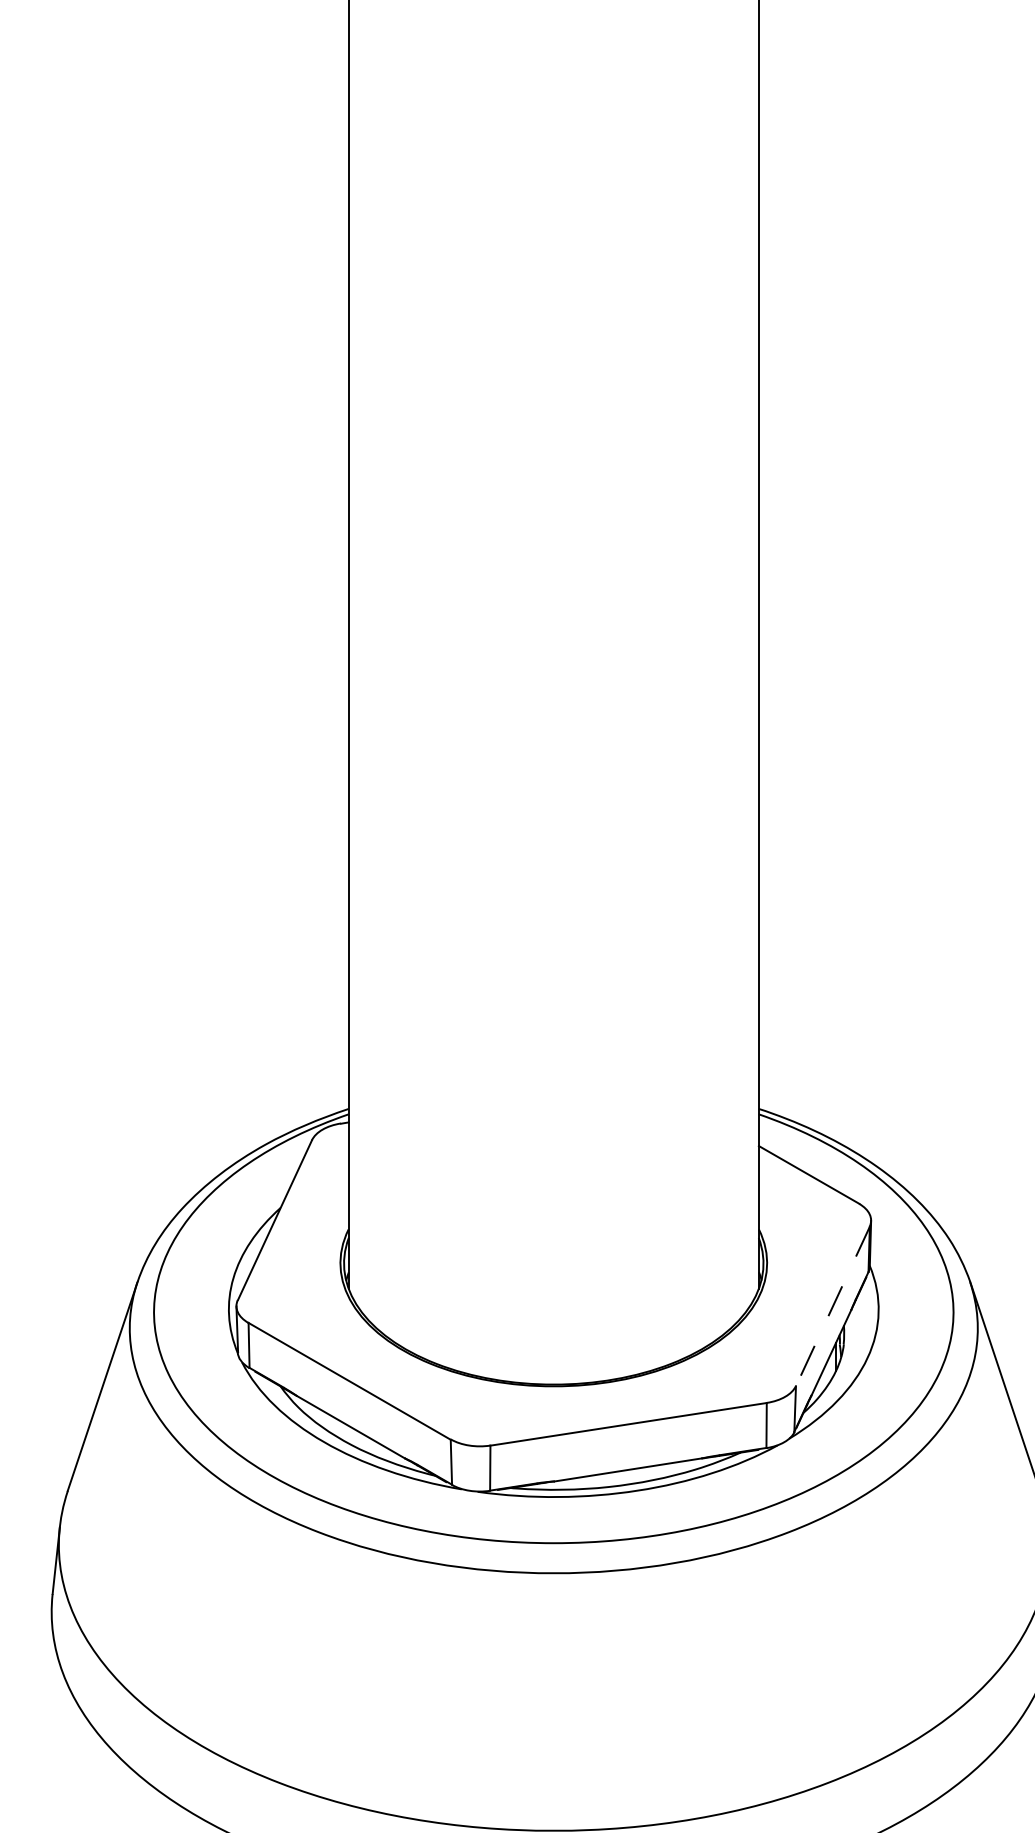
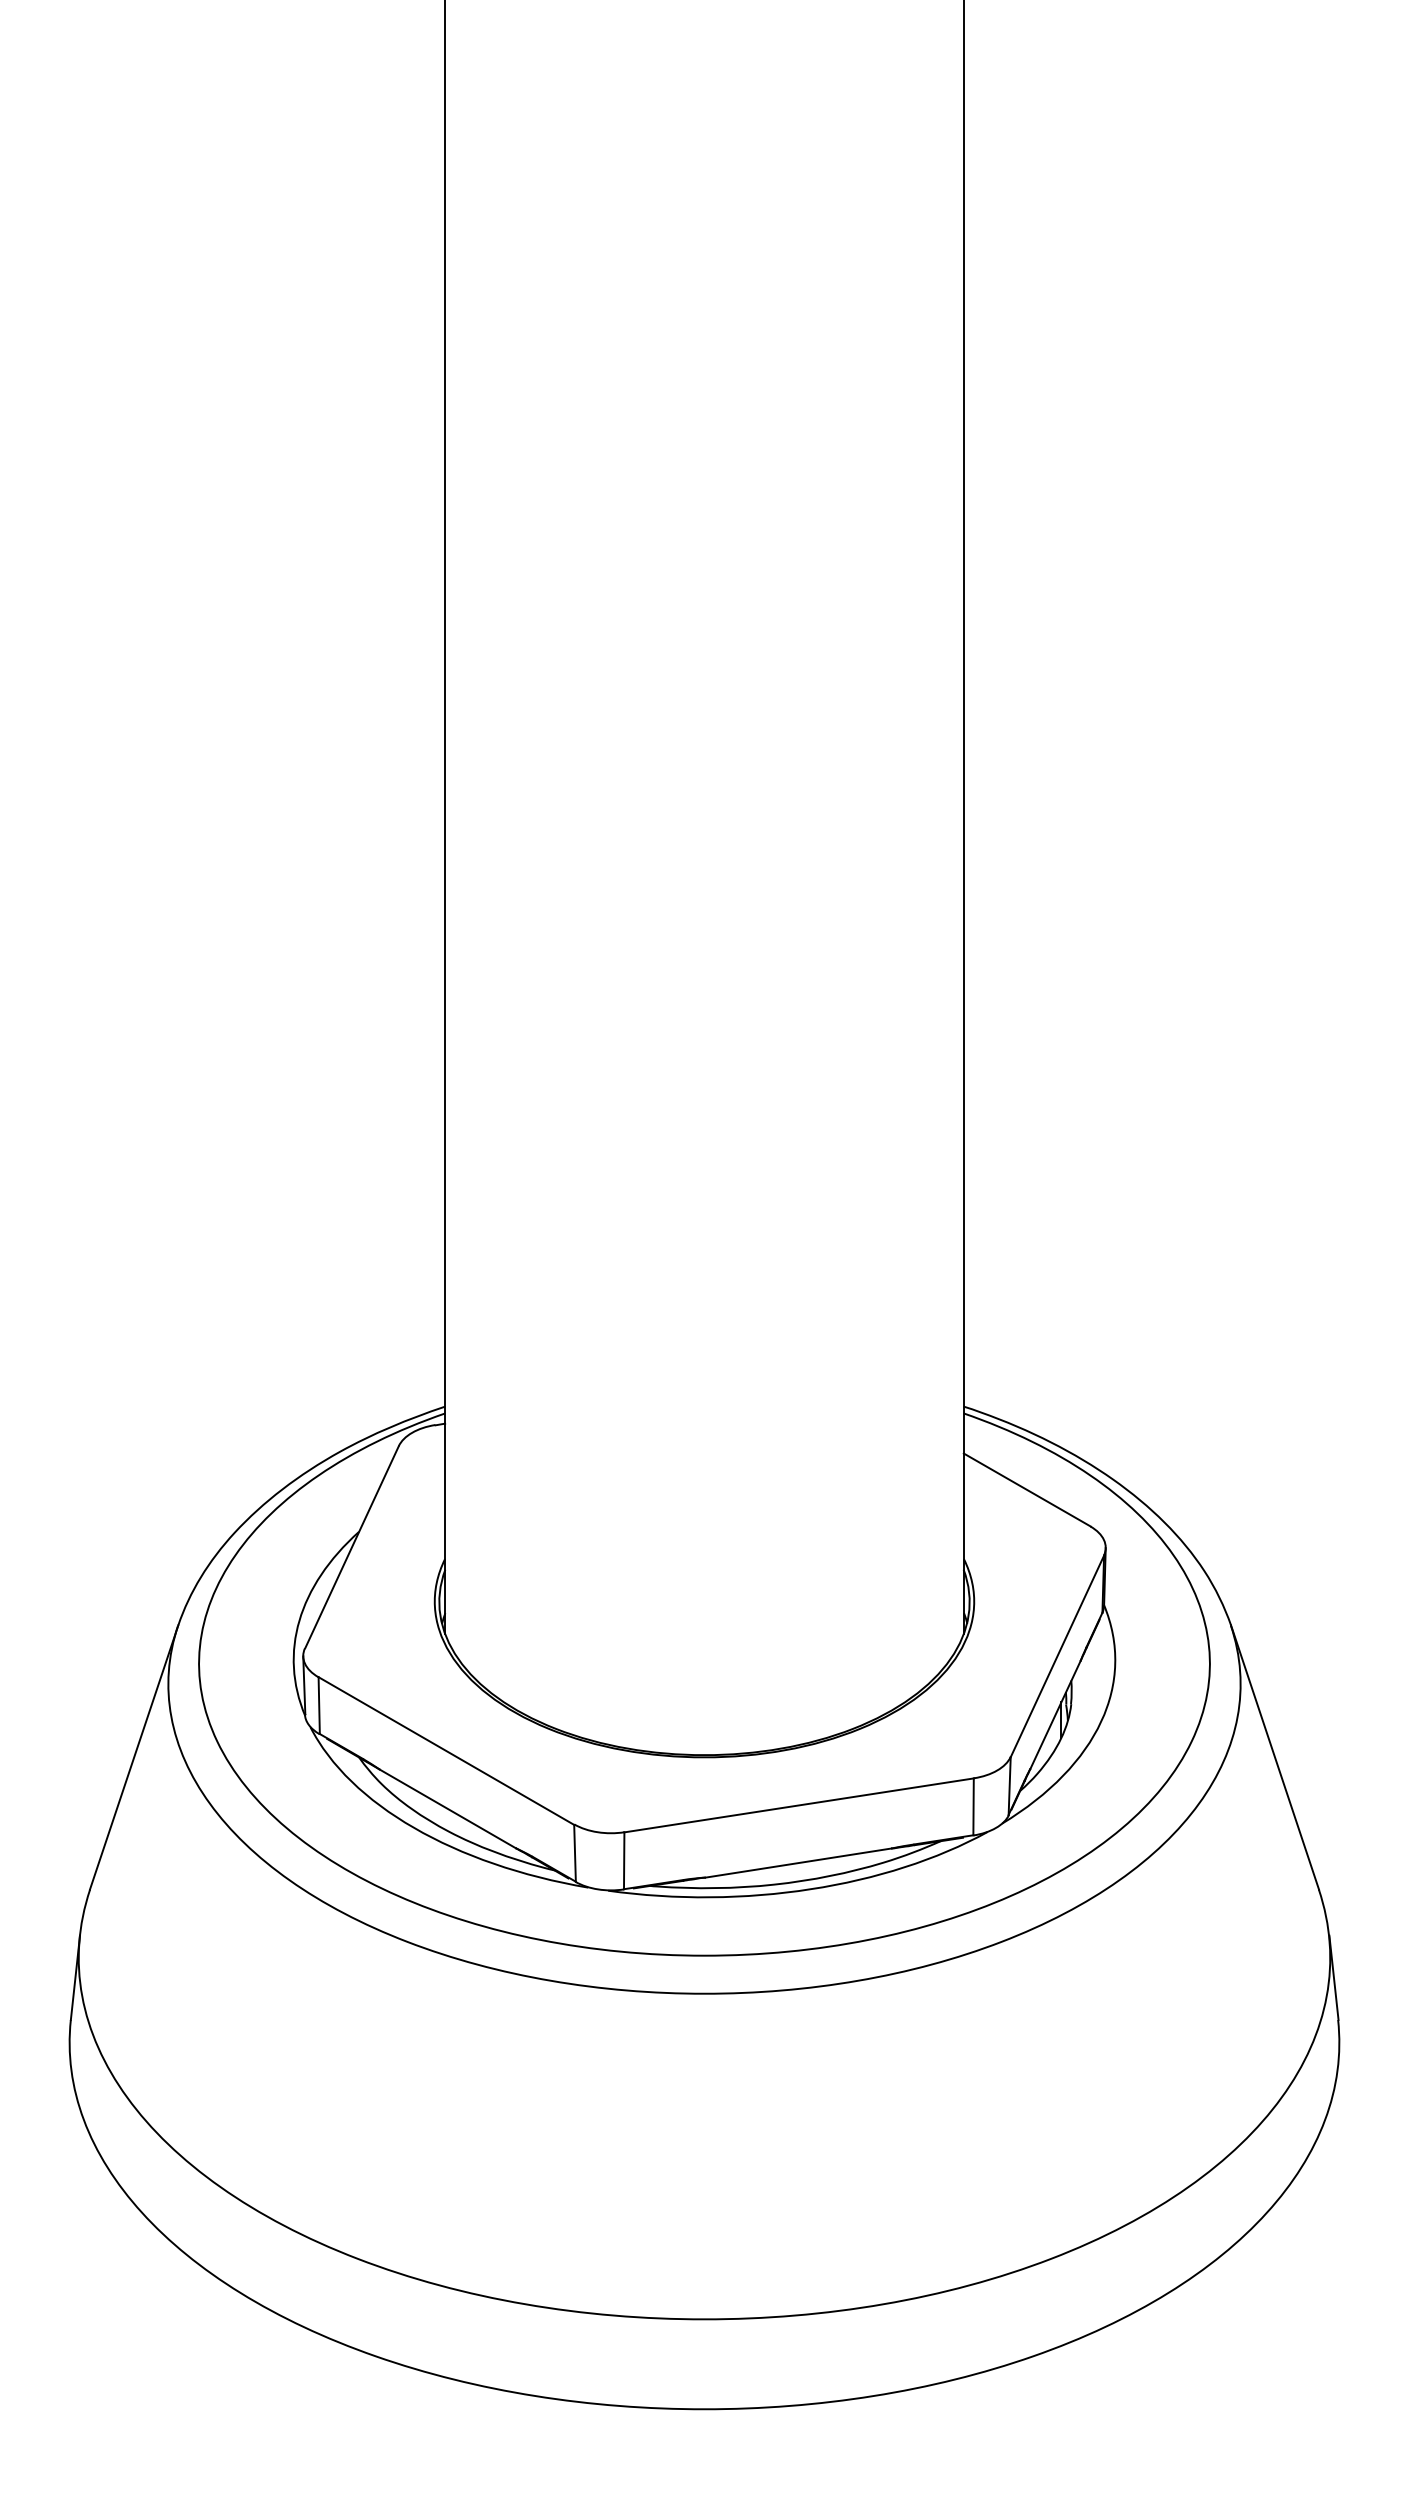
line: (832, 1306) -> (1057, 1656), dashed -> solid

